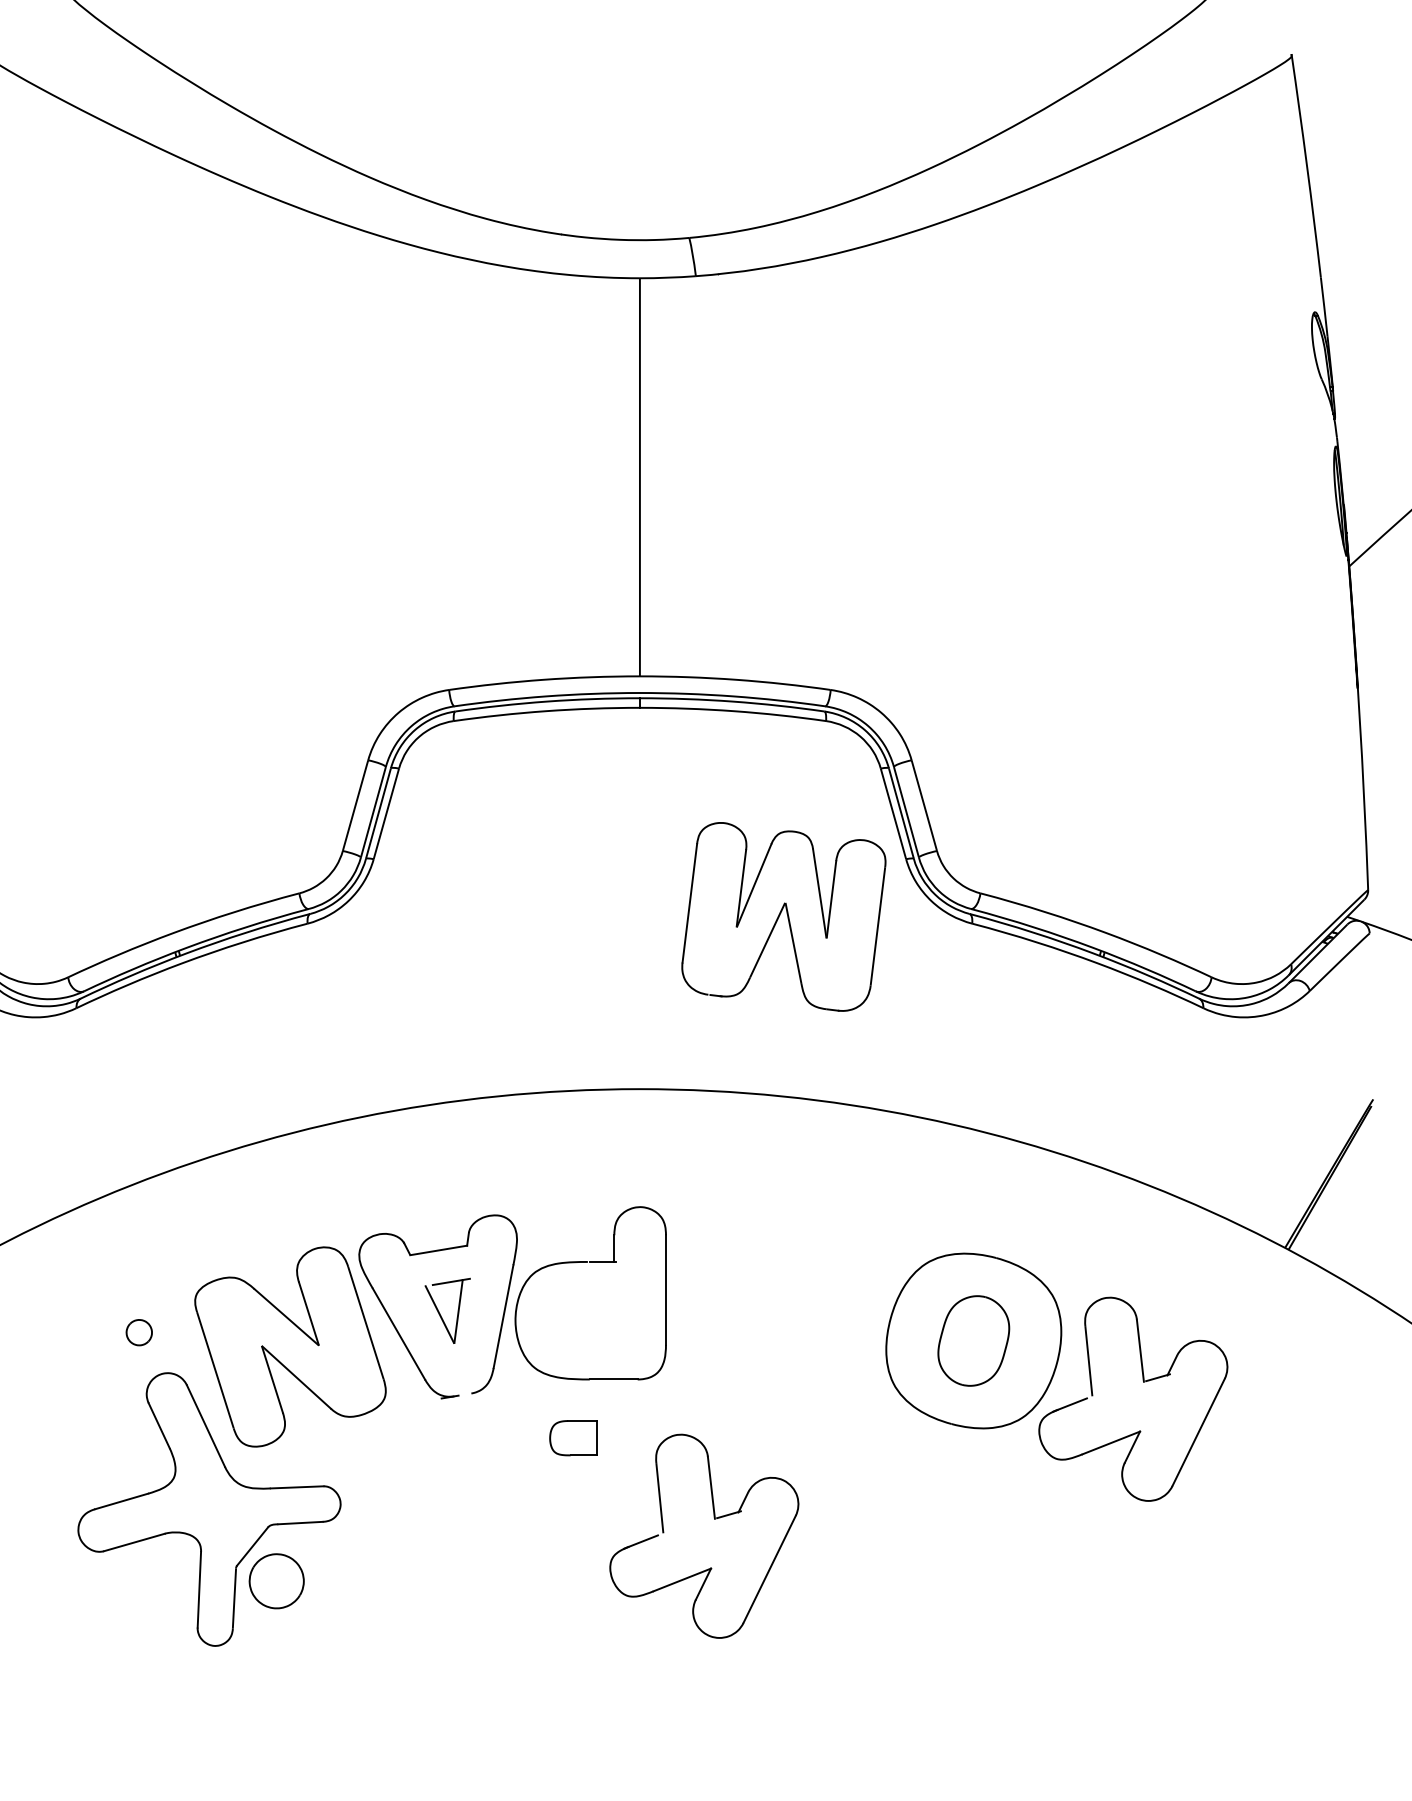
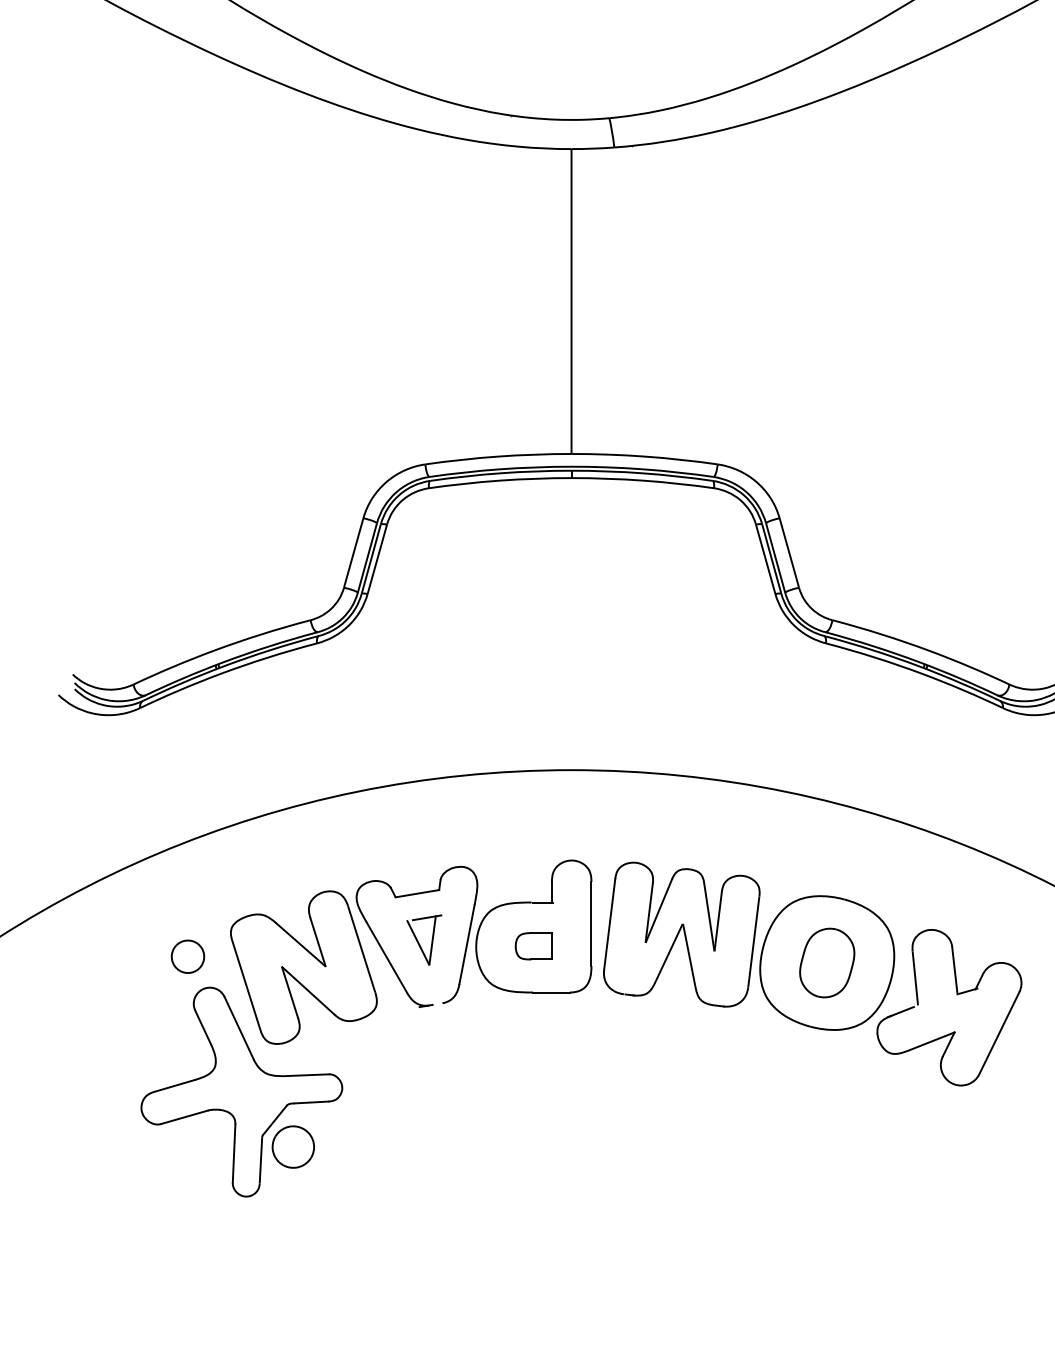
part: (783, 916) -> (681, 934), moved
part: (139, 1332) -> (188, 956), size x1.67
part: (573, 1438) -> (533, 946), moved
part: (714, 1519) -> (628, 1099), removed

